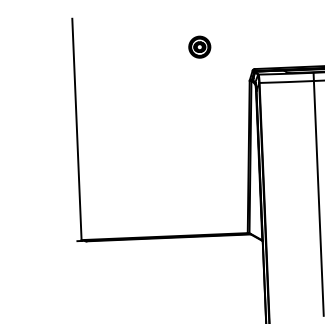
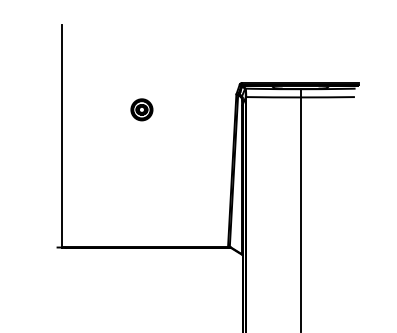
part: (199, 46) -> (141, 109), moved

